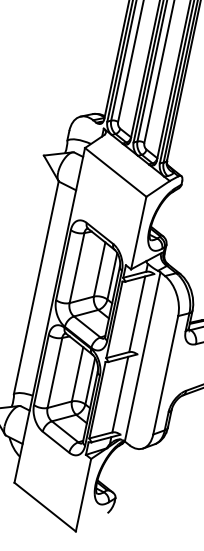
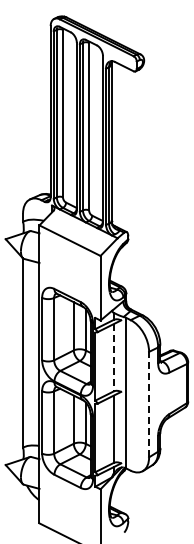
line: (136, 313) -> (113, 357), solid -> dashed
line: (166, 375) -> (149, 404), solid -> dashed

